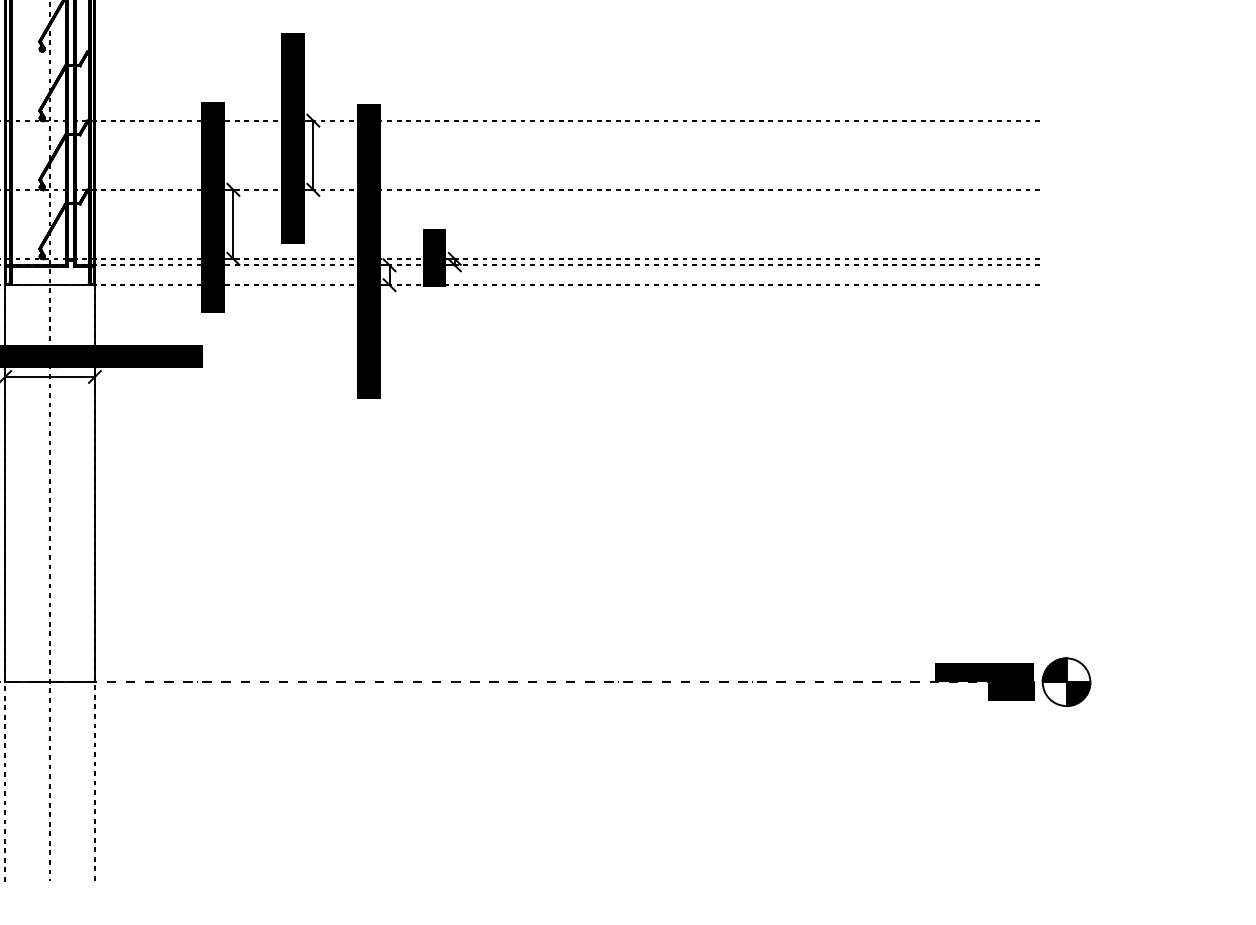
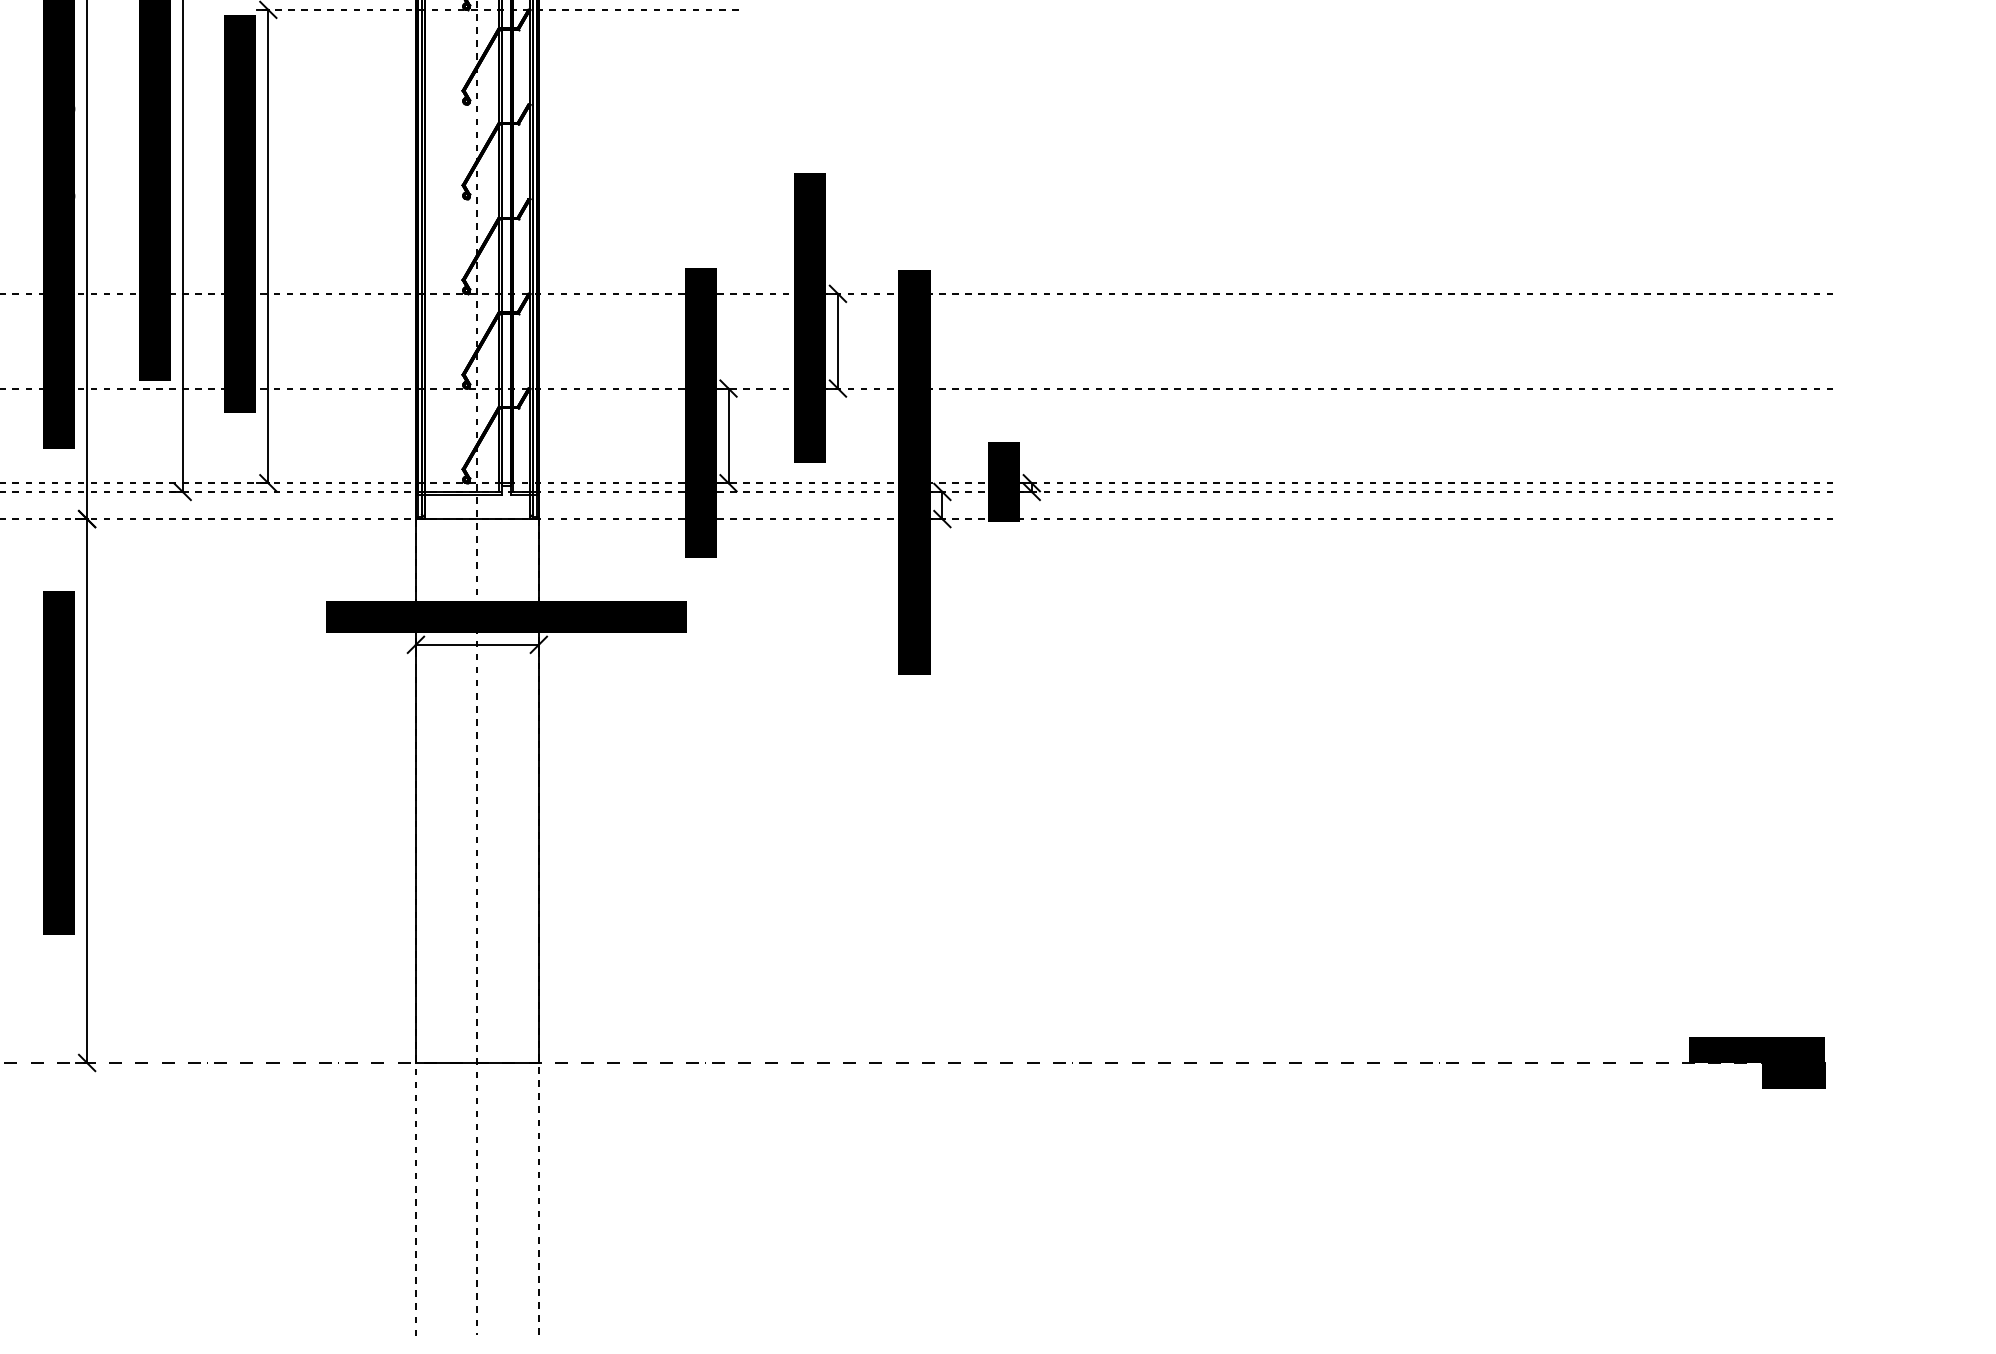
part: (1066, 681) -> (1869, 1062), removed

